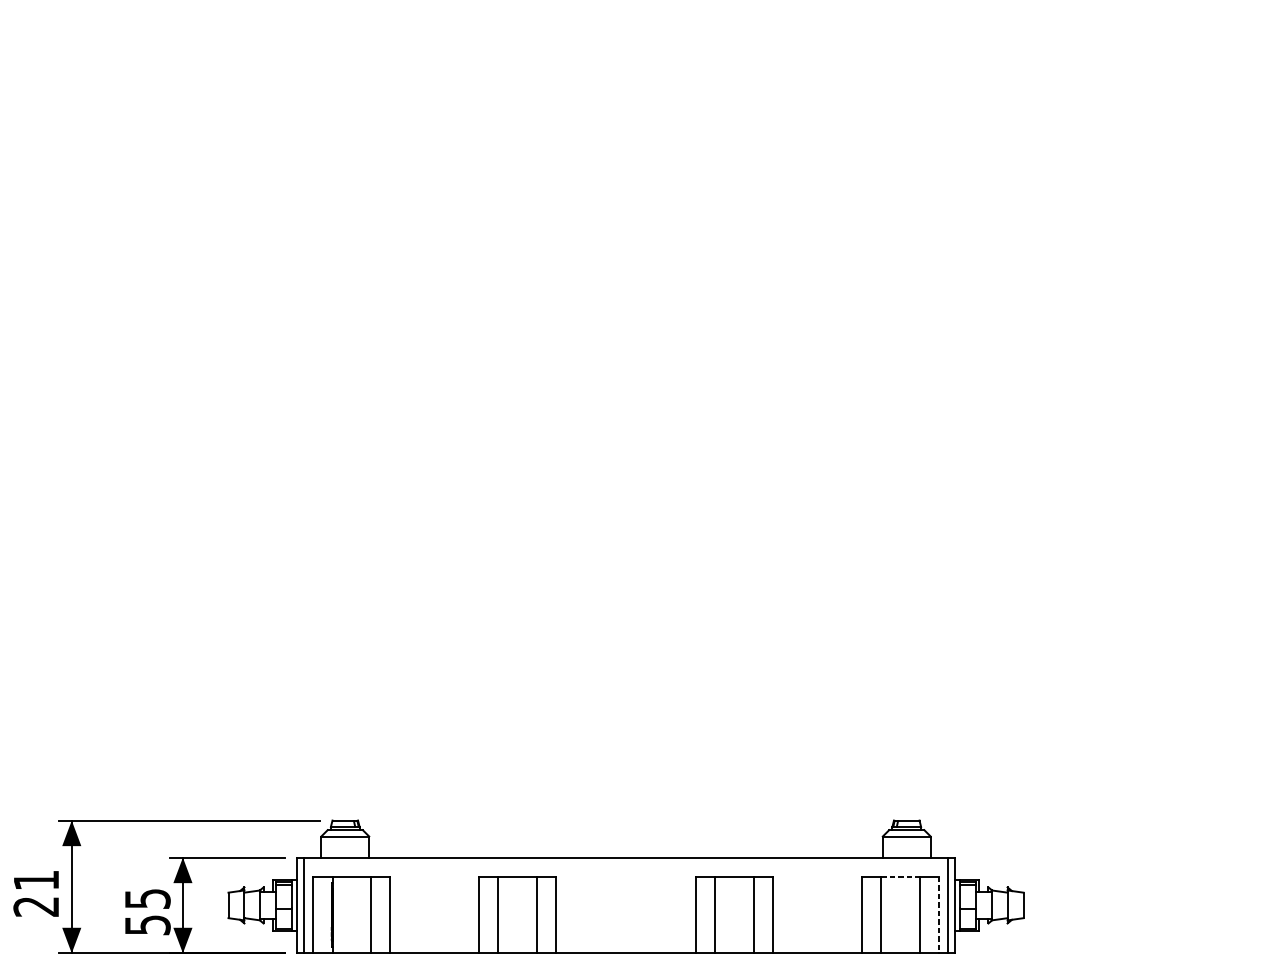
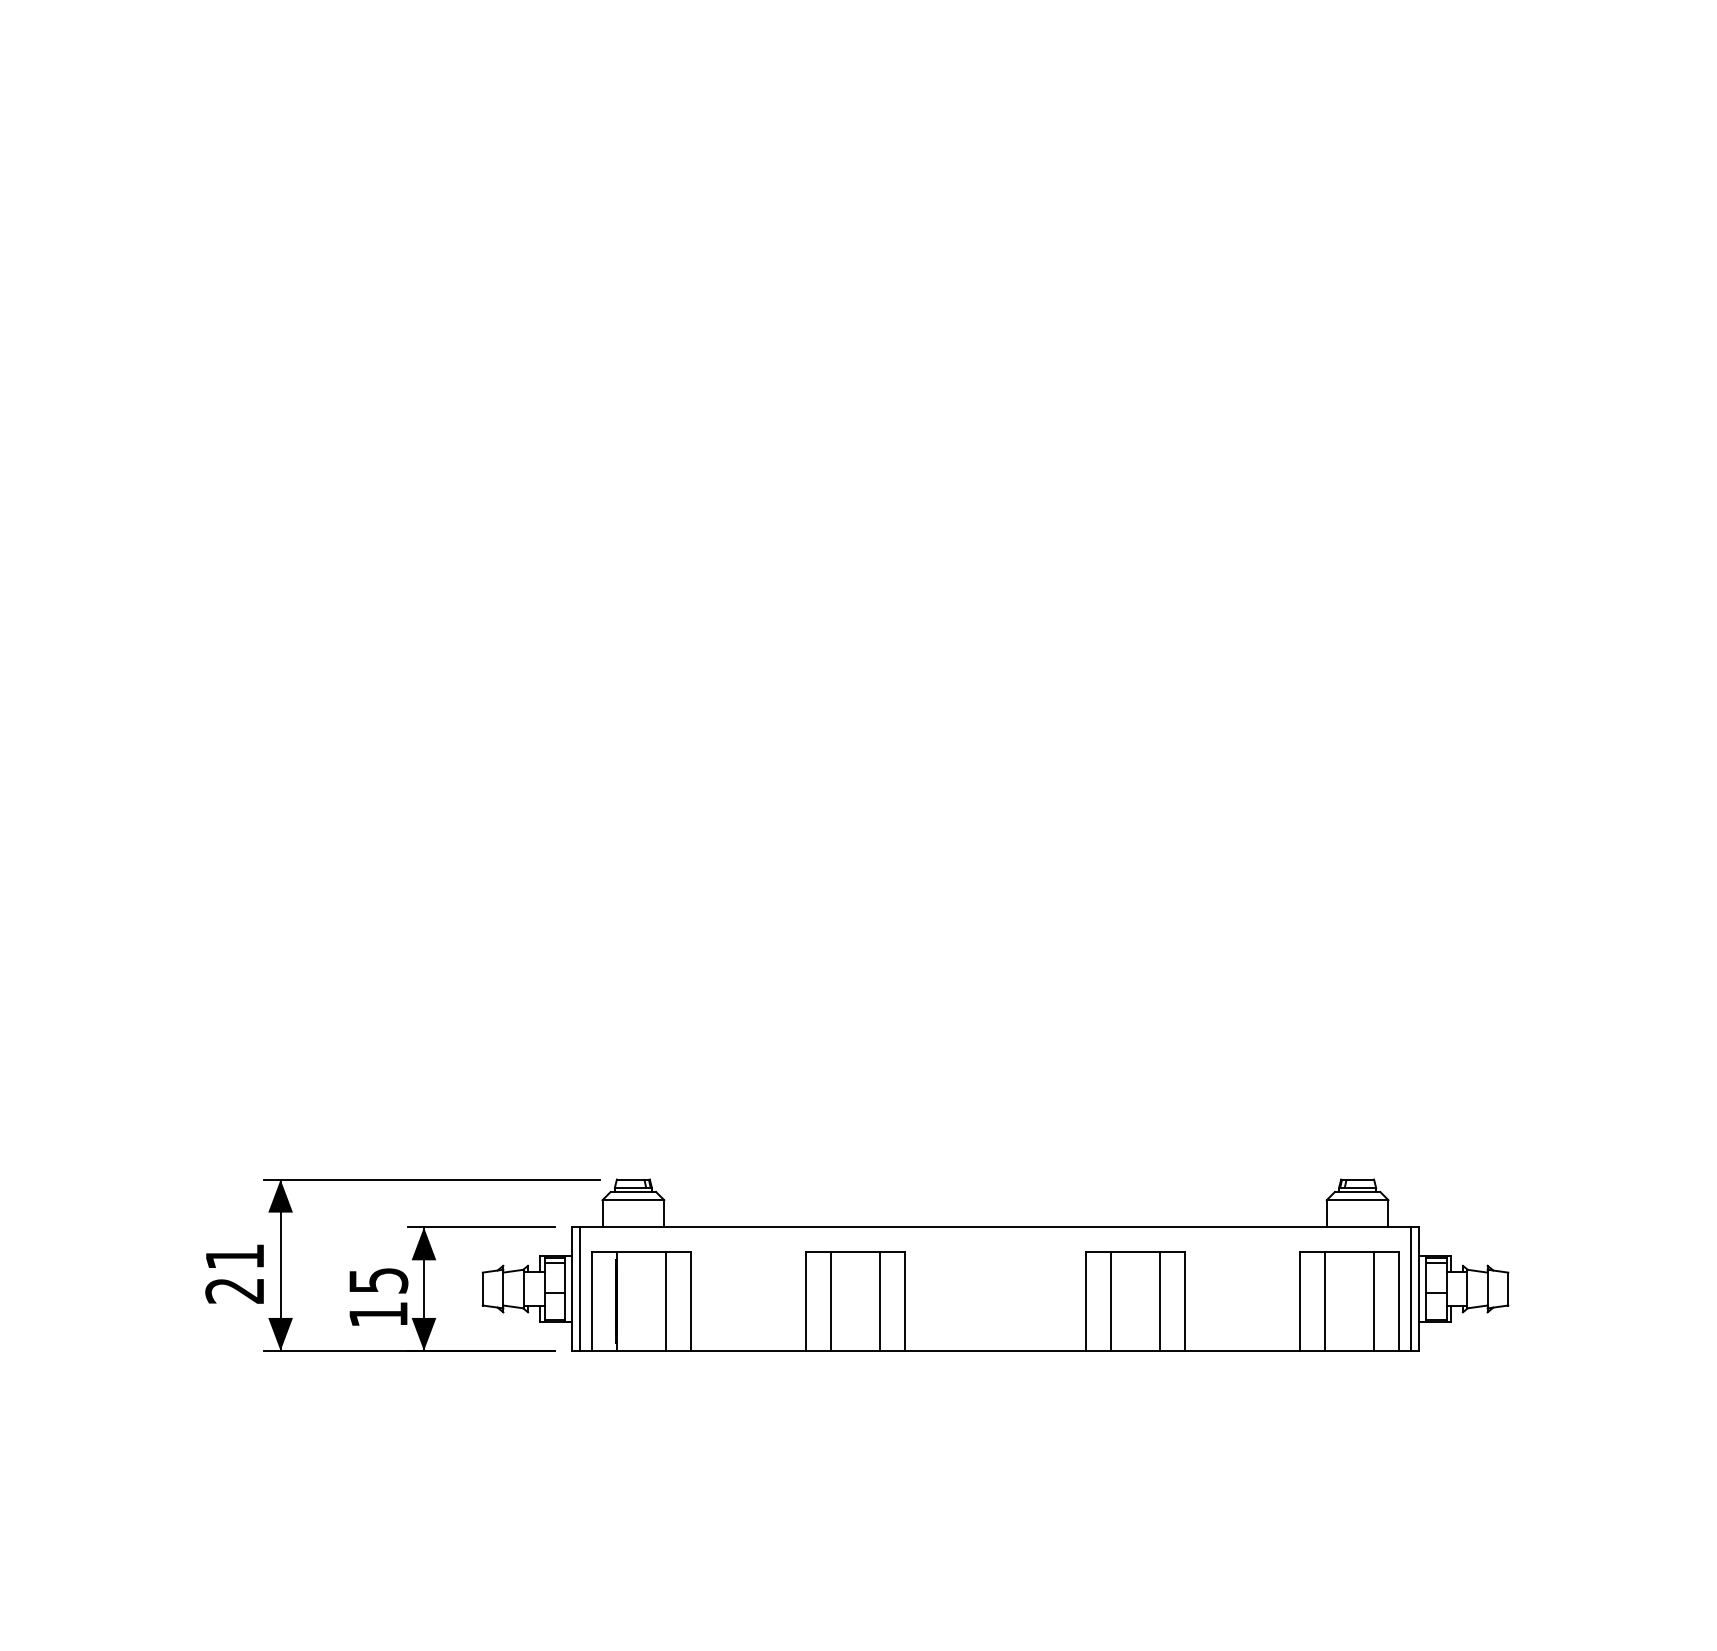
line: (900, 877) -> (1349, 1252), dashed -> solid
line: (938, 915) -> (1398, 1301), dashed -> solid
text: (147, 925) -> (378, 1314), 55 -> 15

